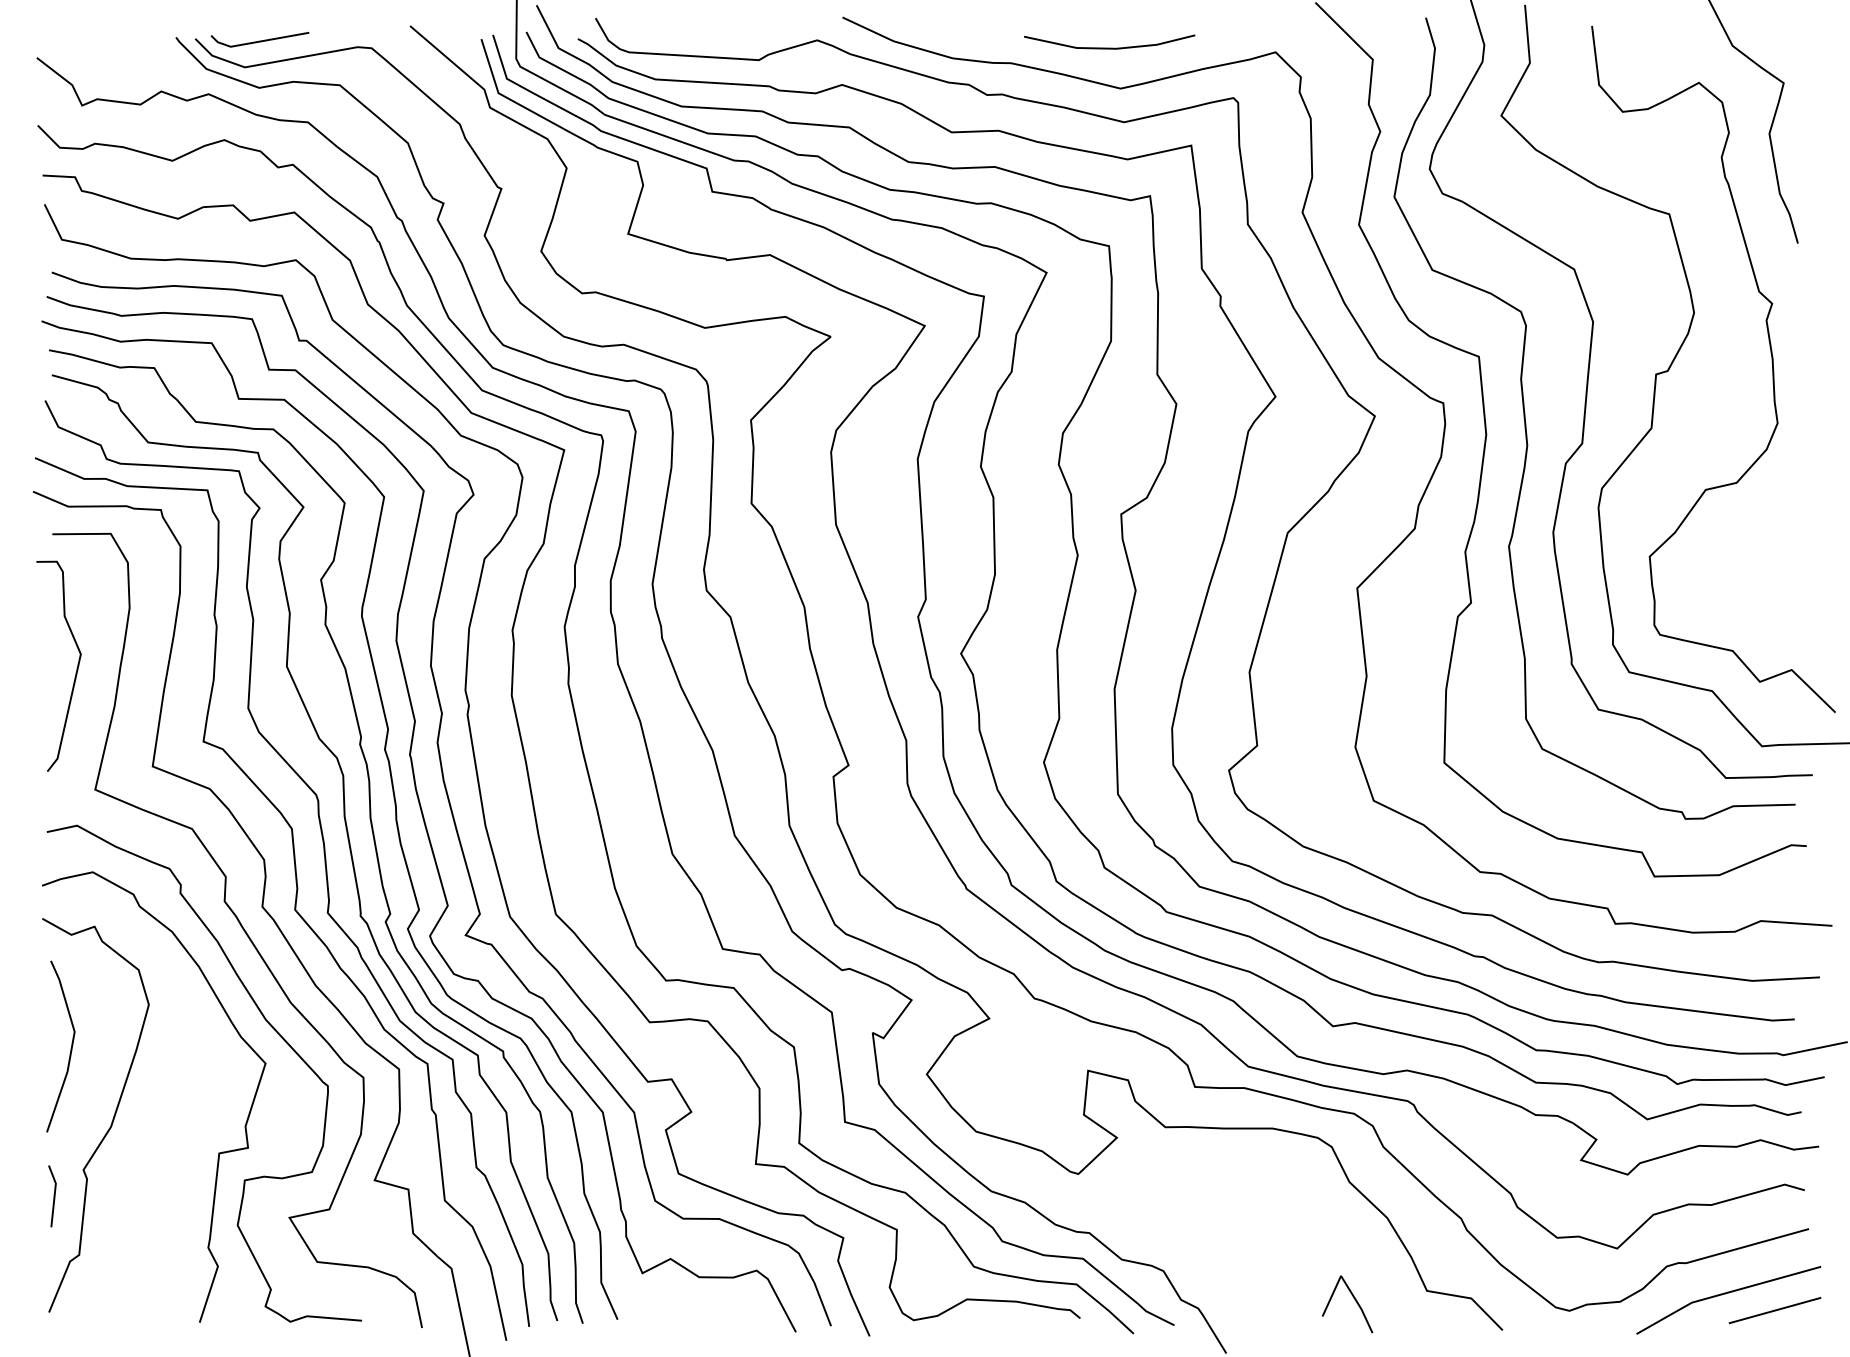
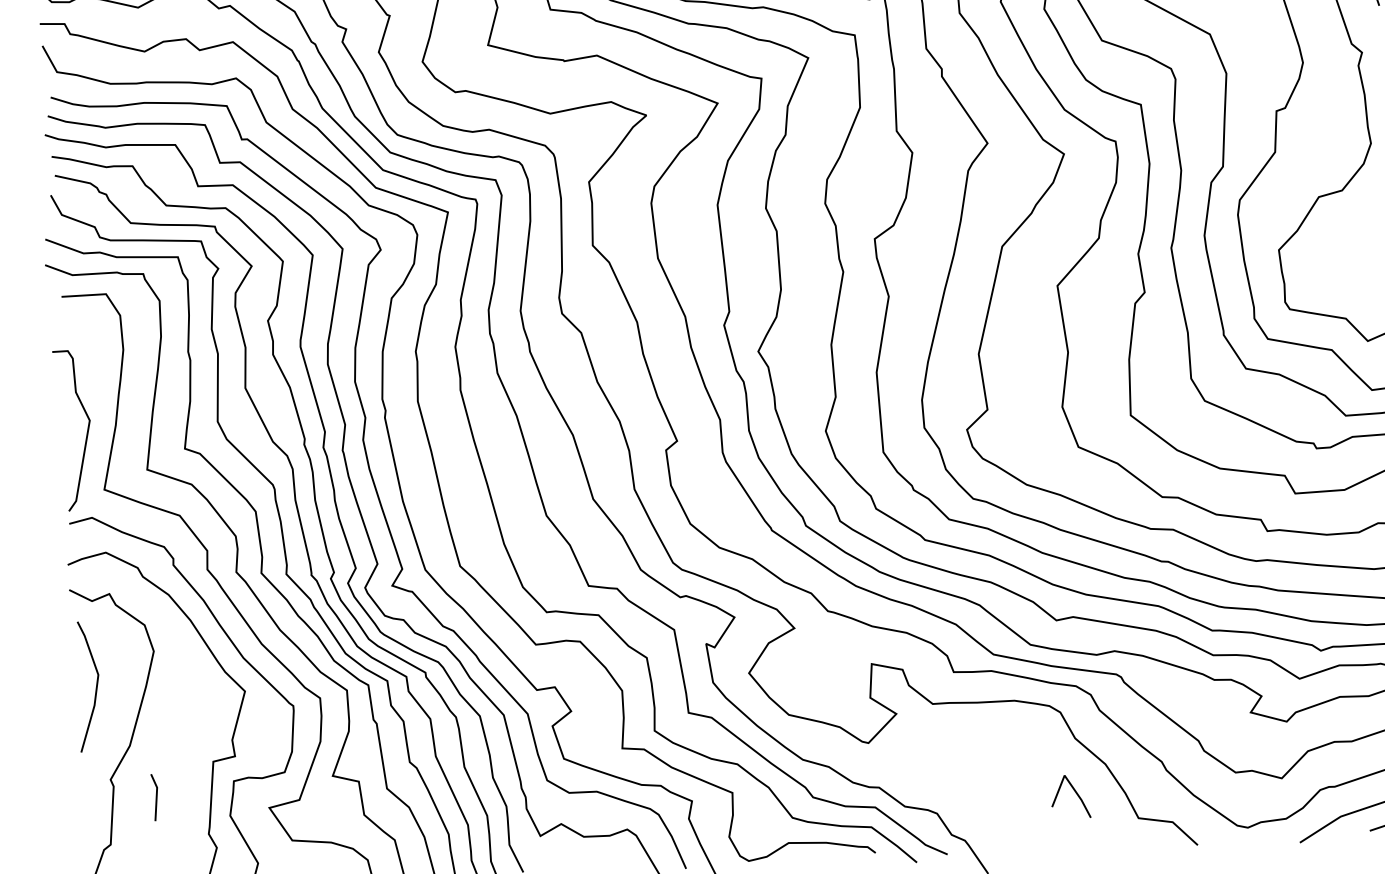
curve: (76, 668) -> (87, 431), moved
line: (53, 1196) -> (155, 797), moved
line: (1353, 1298) -> (1075, 792), moved

